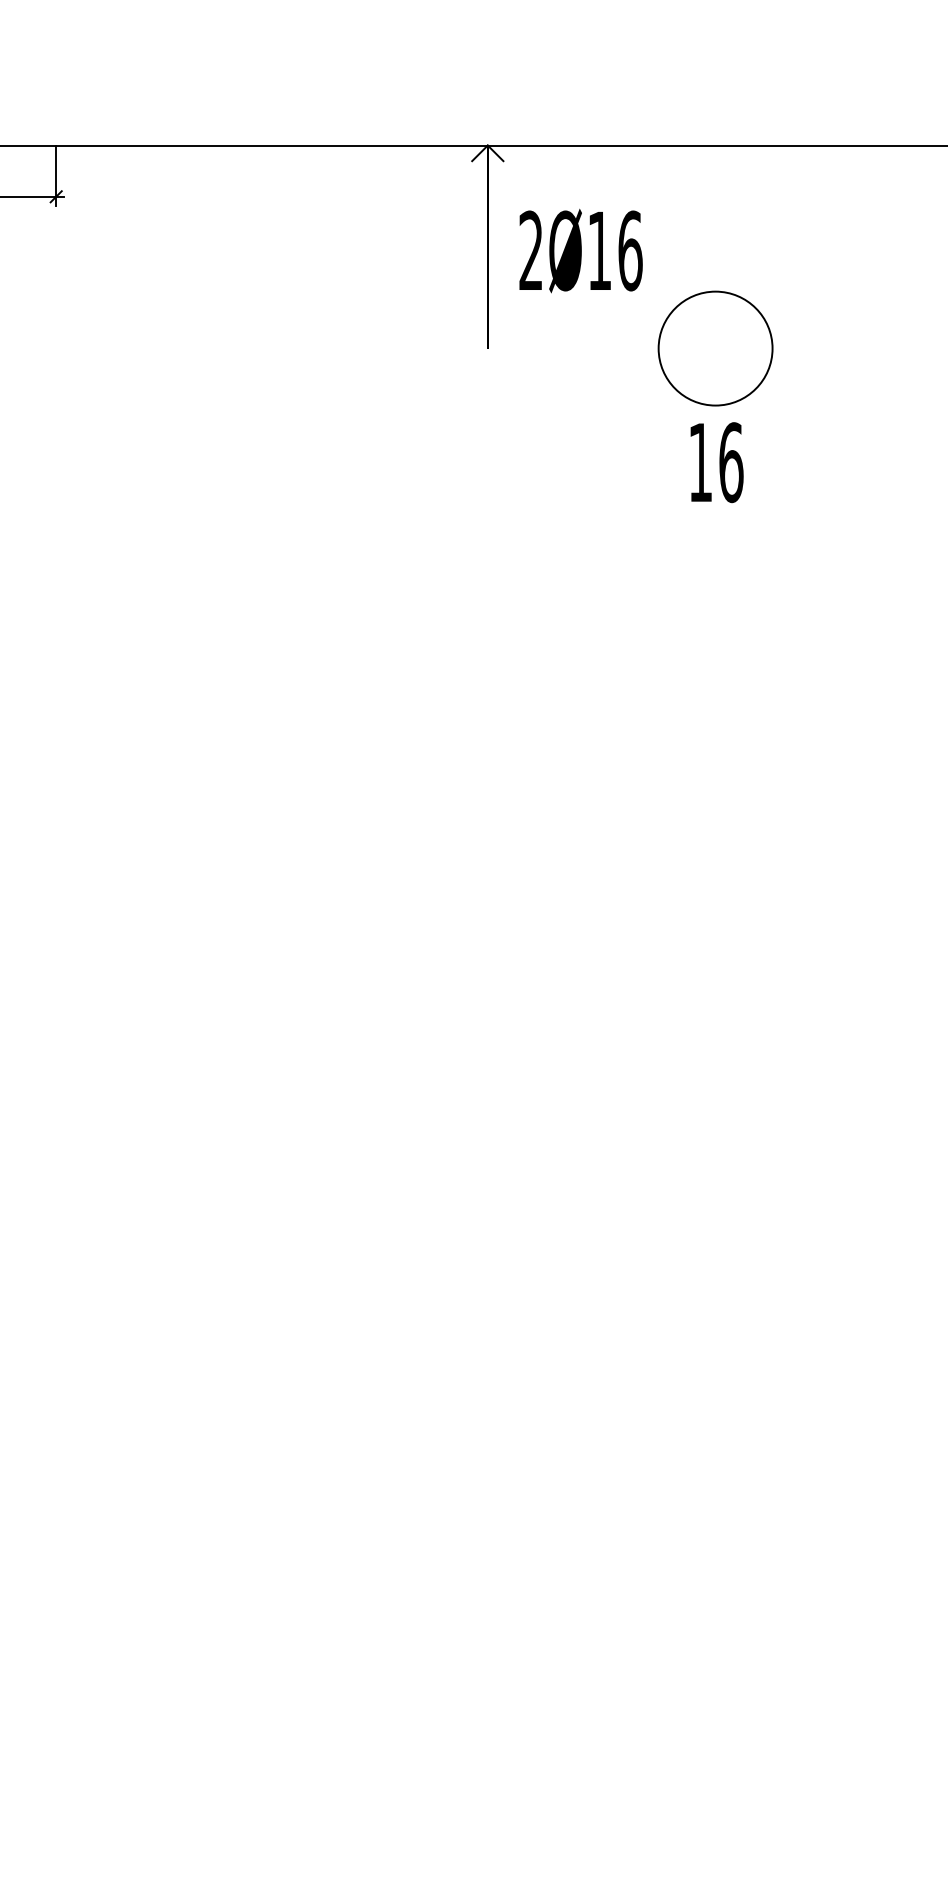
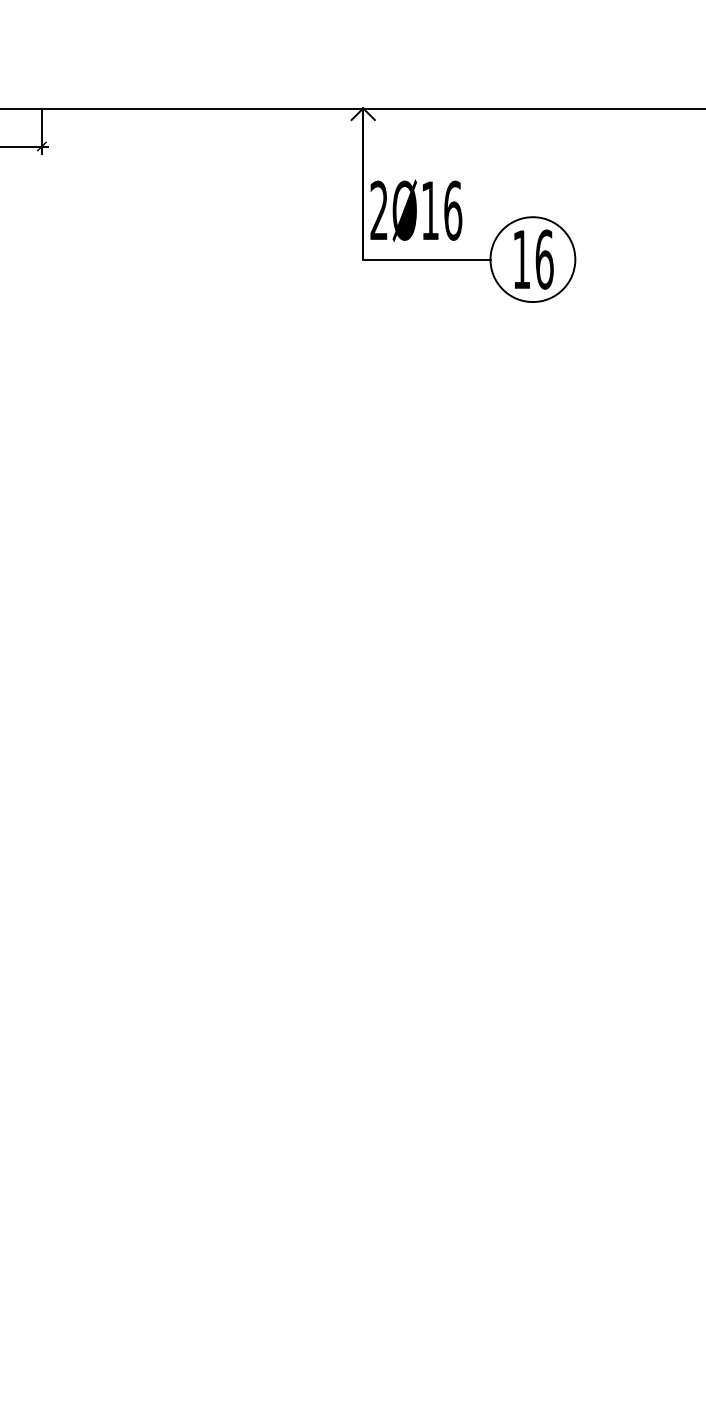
text: (580, 250) -> (415, 210), moved
line: (572, 348) -> (426, 259), added
text: (716, 462) -> (533, 259), moved

